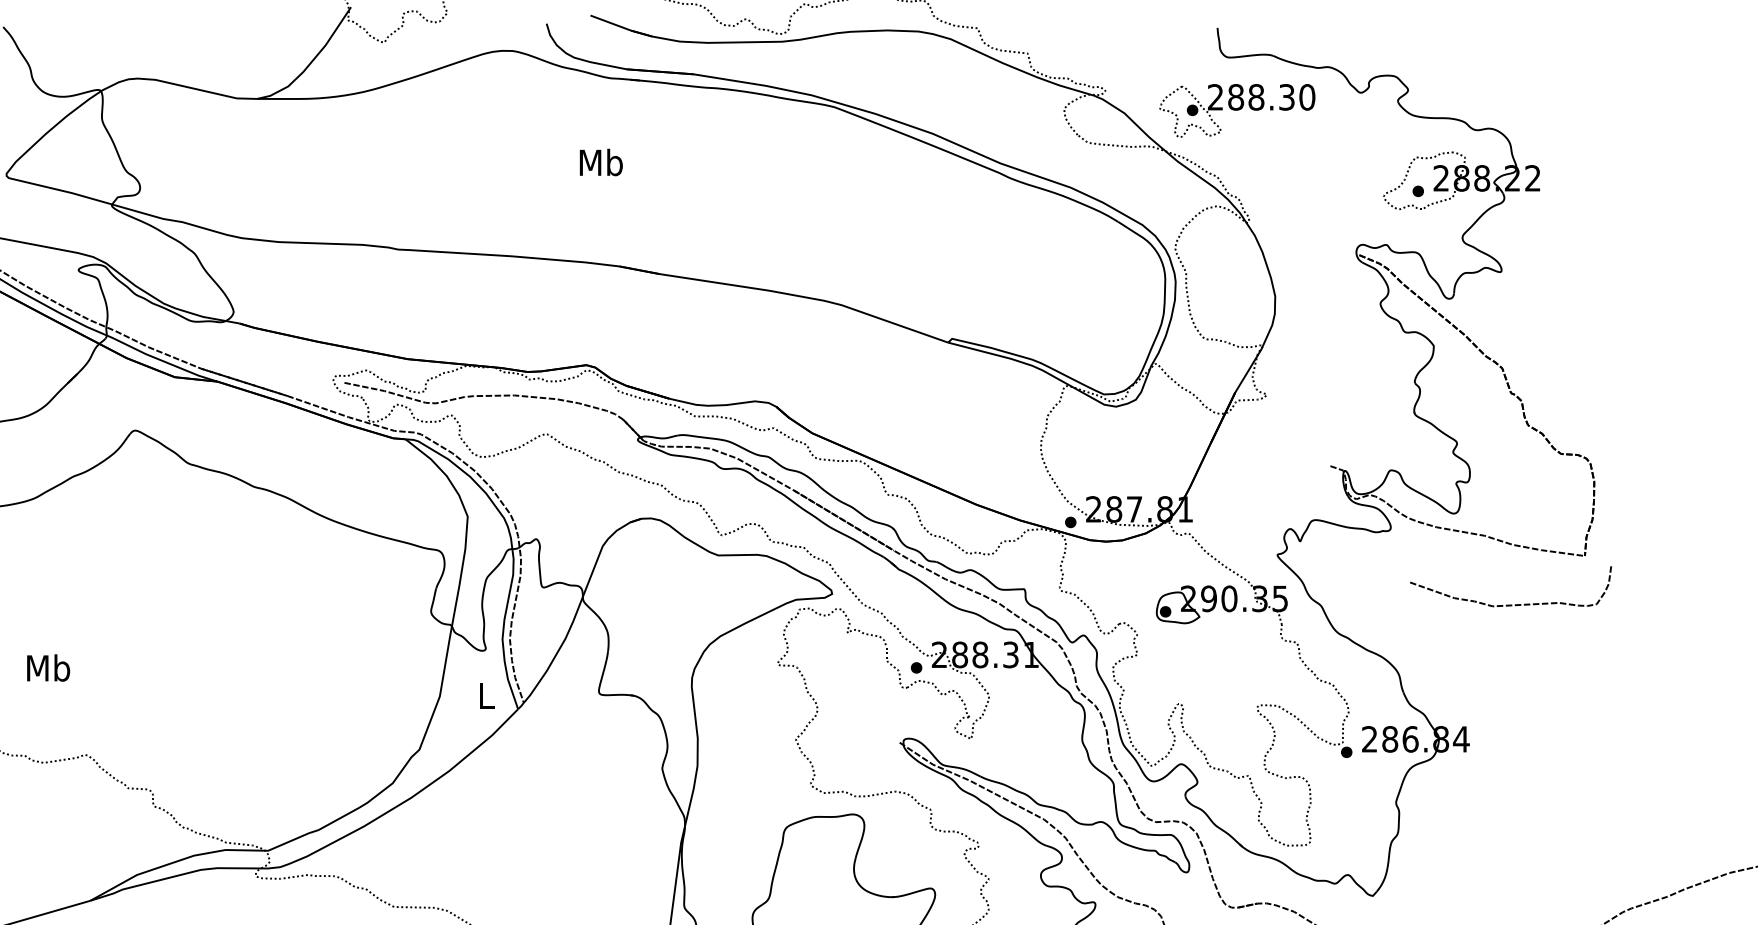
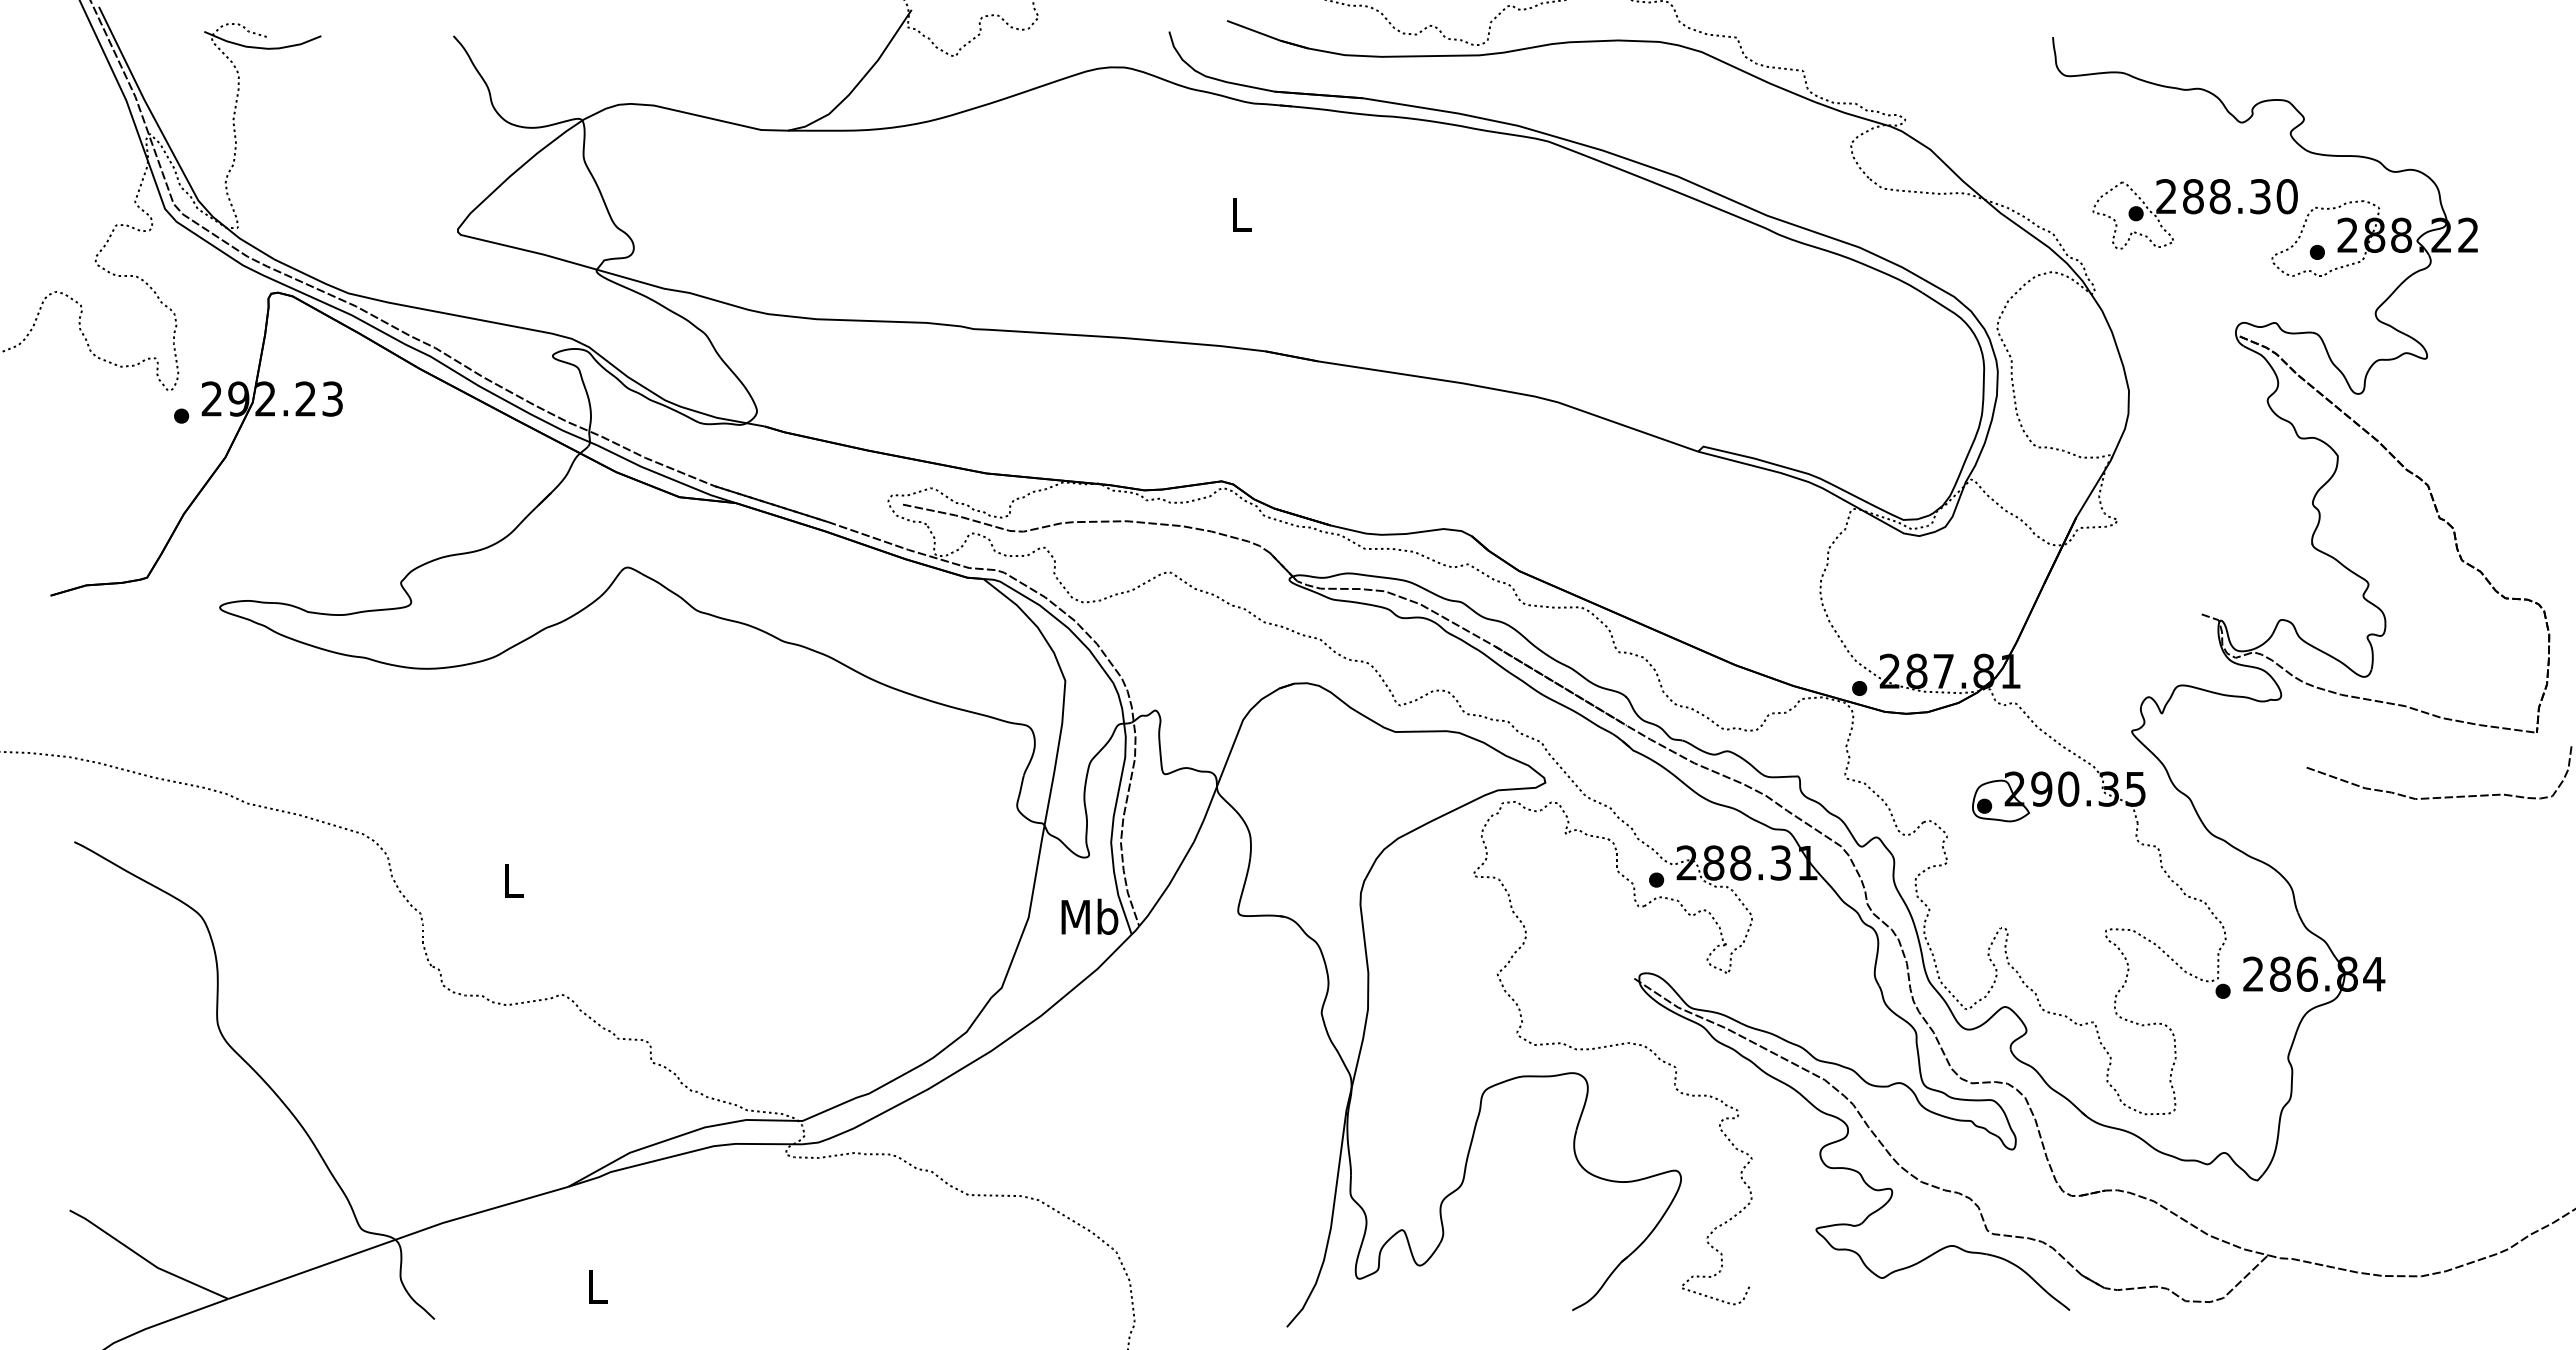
part: (1236, 110) -> (2194, 214), moved
text: (601, 162) -> (1241, 214), Mb -> L
text: (48, 668) -> (513, 880), Mb -> L
text: (486, 695) -> (1089, 916), L -> Mb

